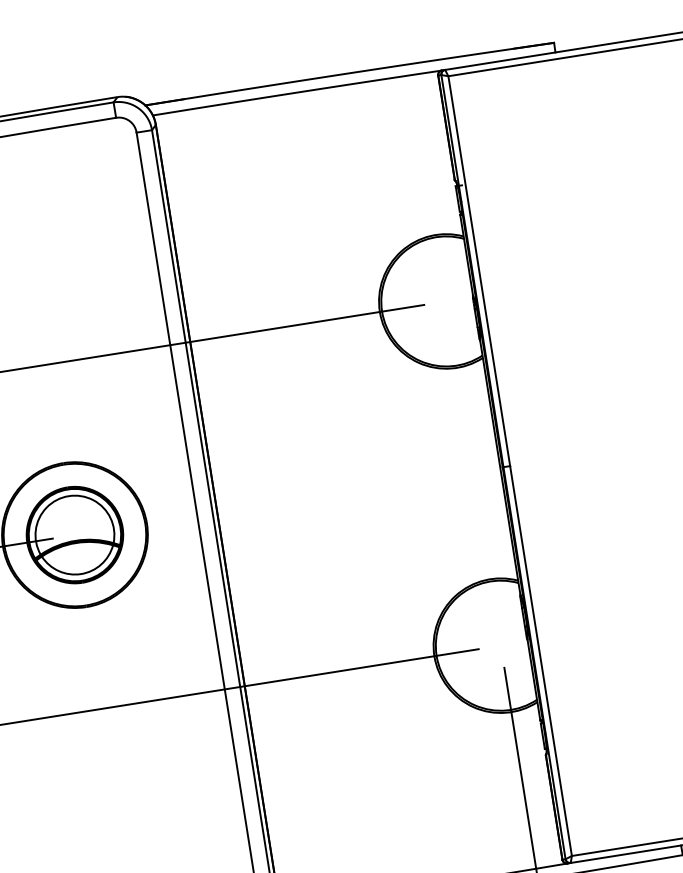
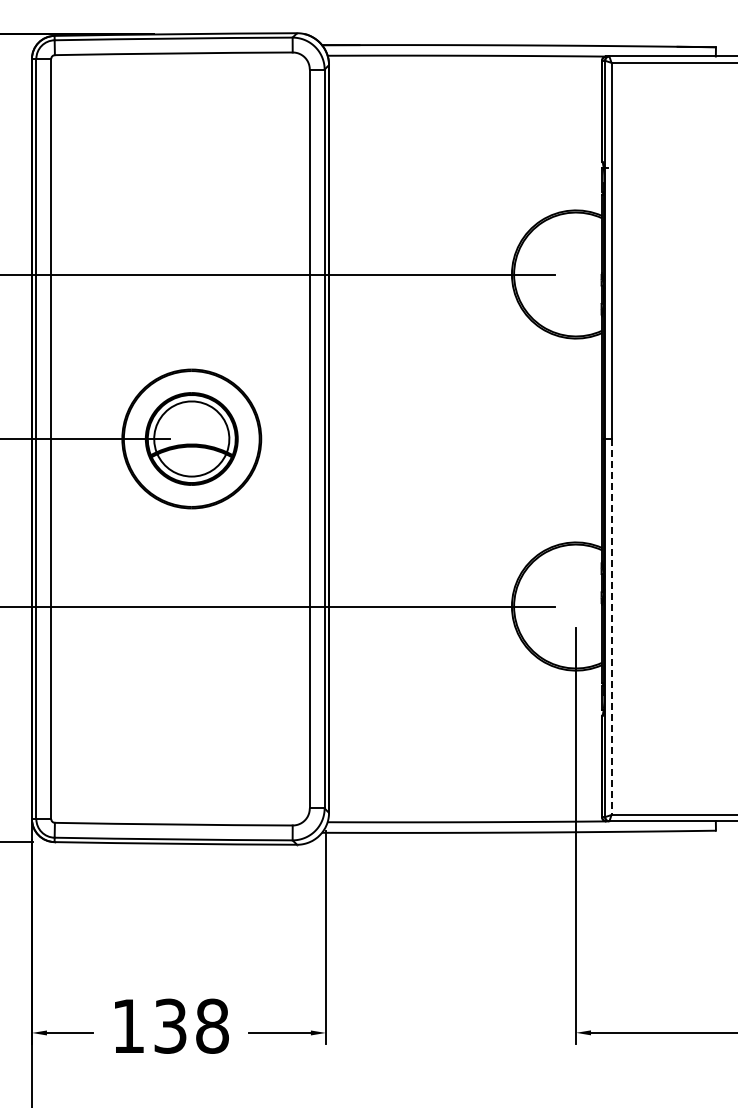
line: (541, 661) -> (611, 627), solid -> dashed

